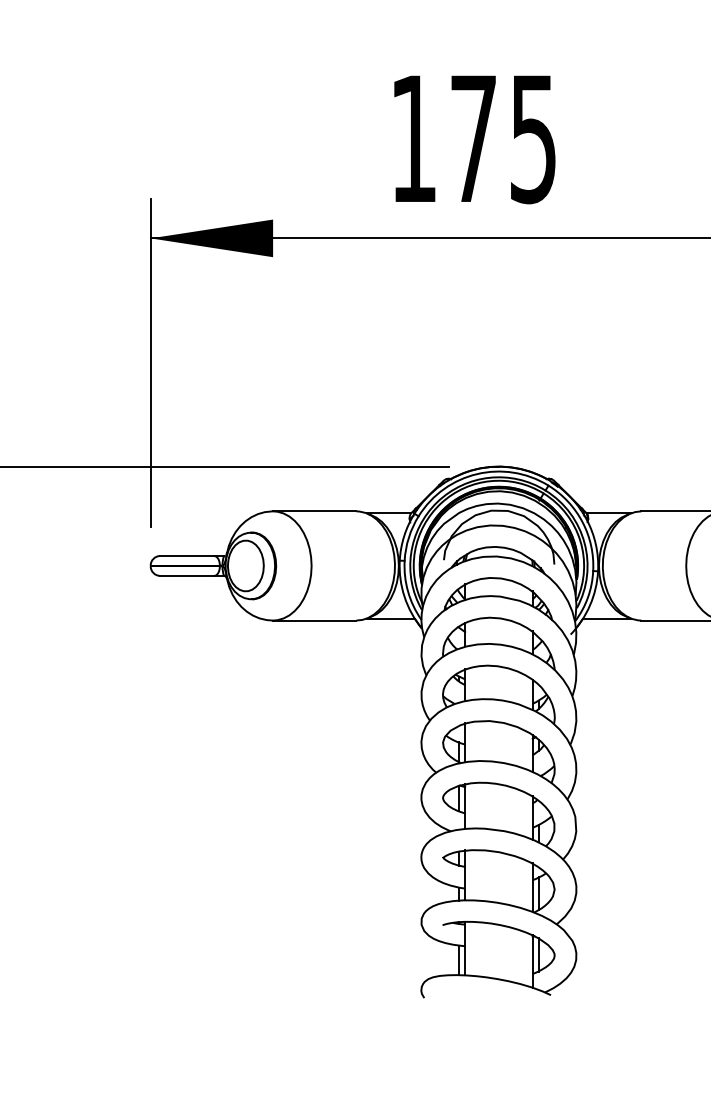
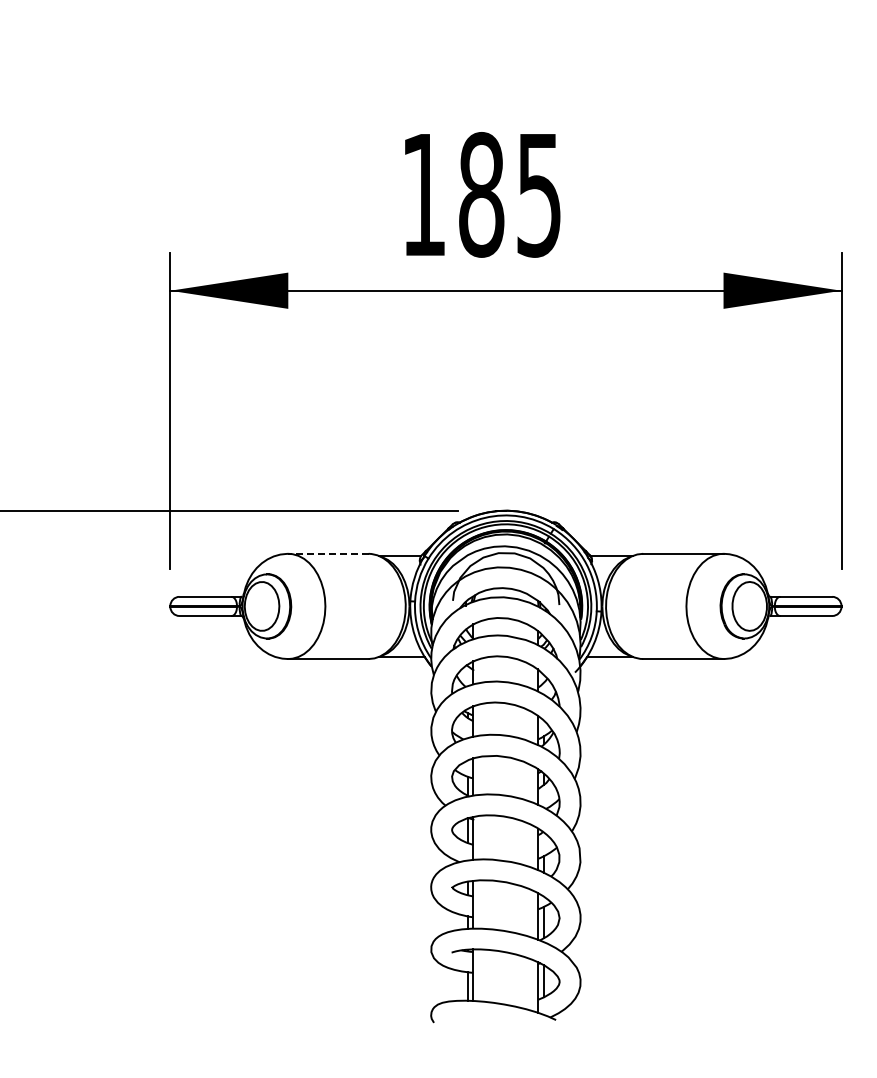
text: (473, 138) -> (481, 194), 175 -> 185
line: (313, 511) -> (327, 553), solid -> dashed

